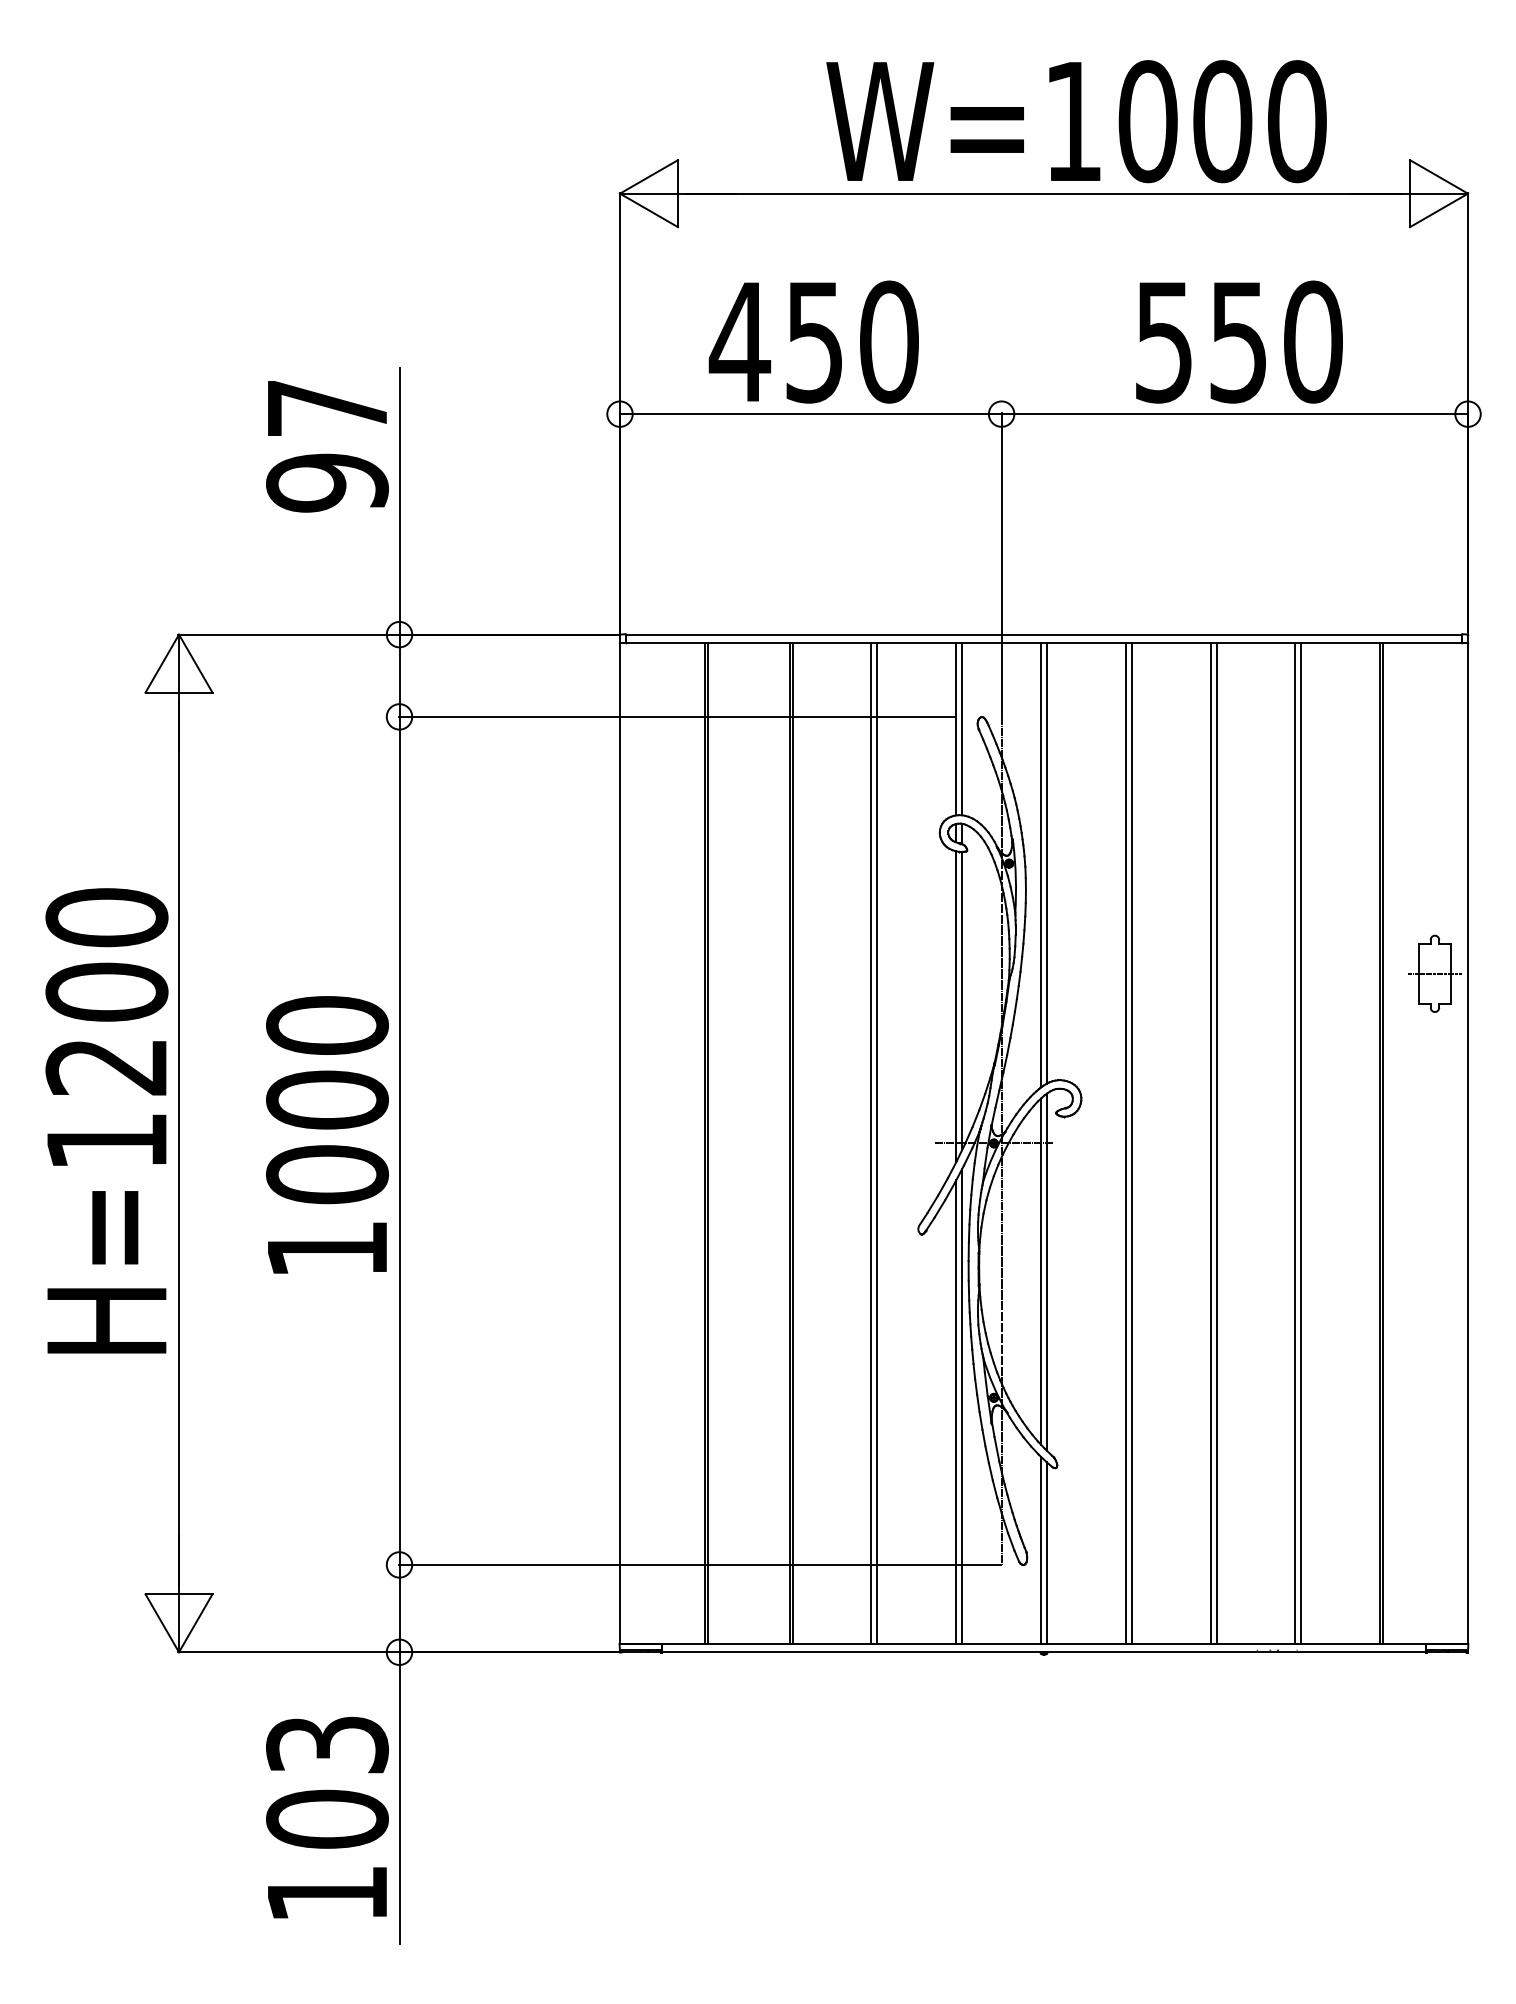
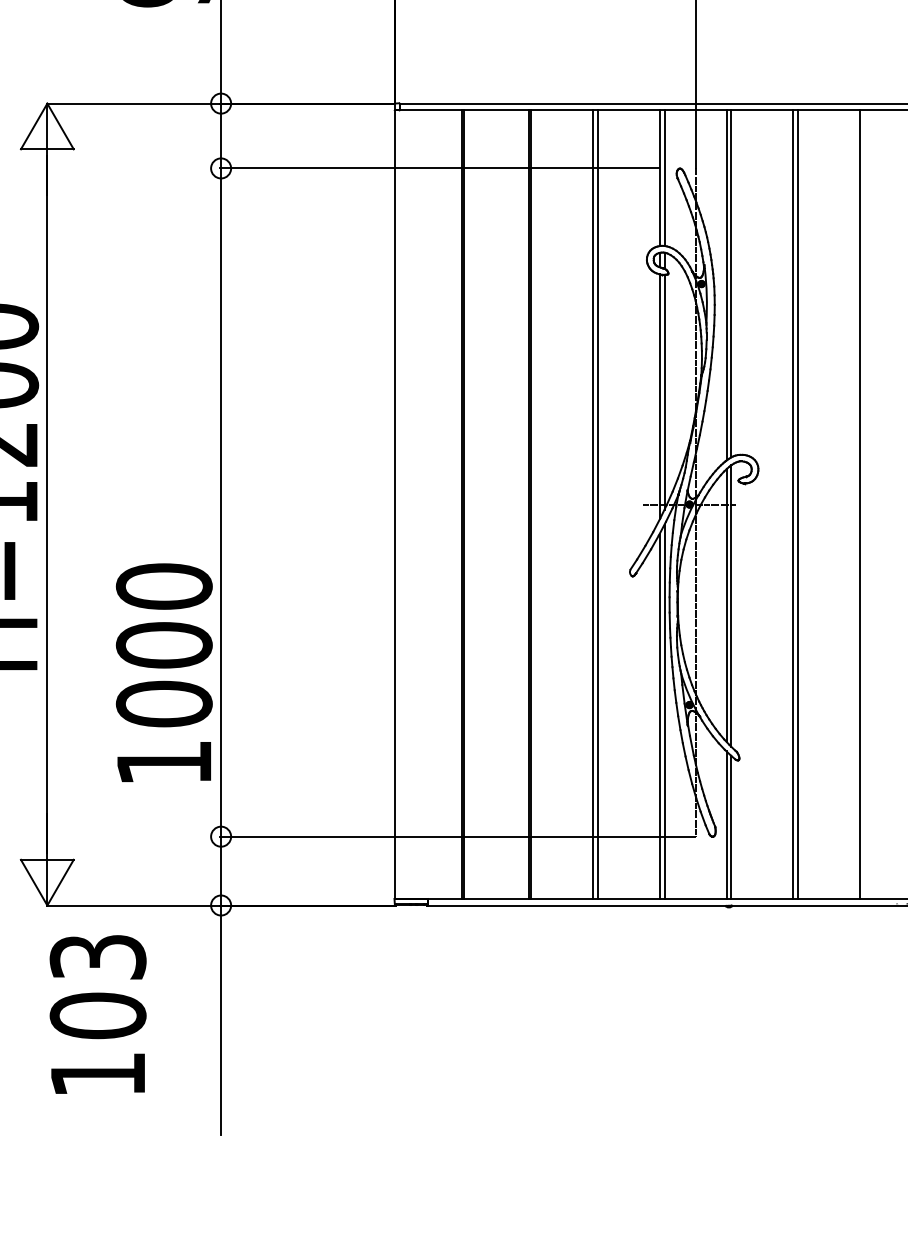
text: (327, 1134) -> (164, 672), moved
line: (1216, 1143) -> (864, 504), removed
text: (327, 1817) -> (98, 1014), moved

